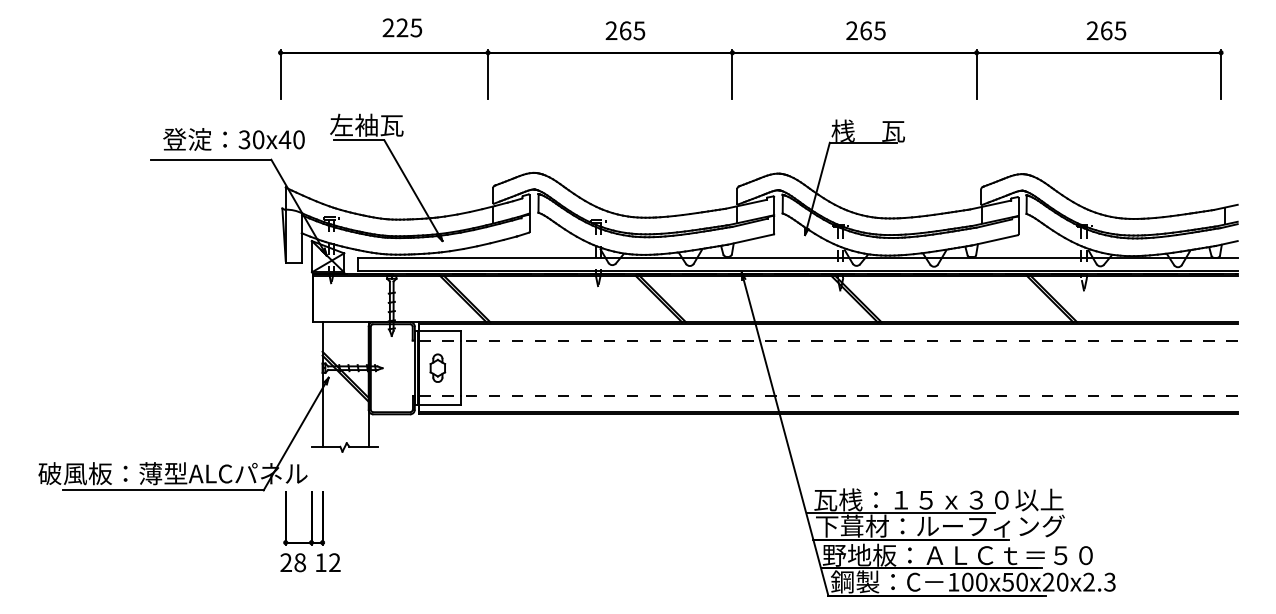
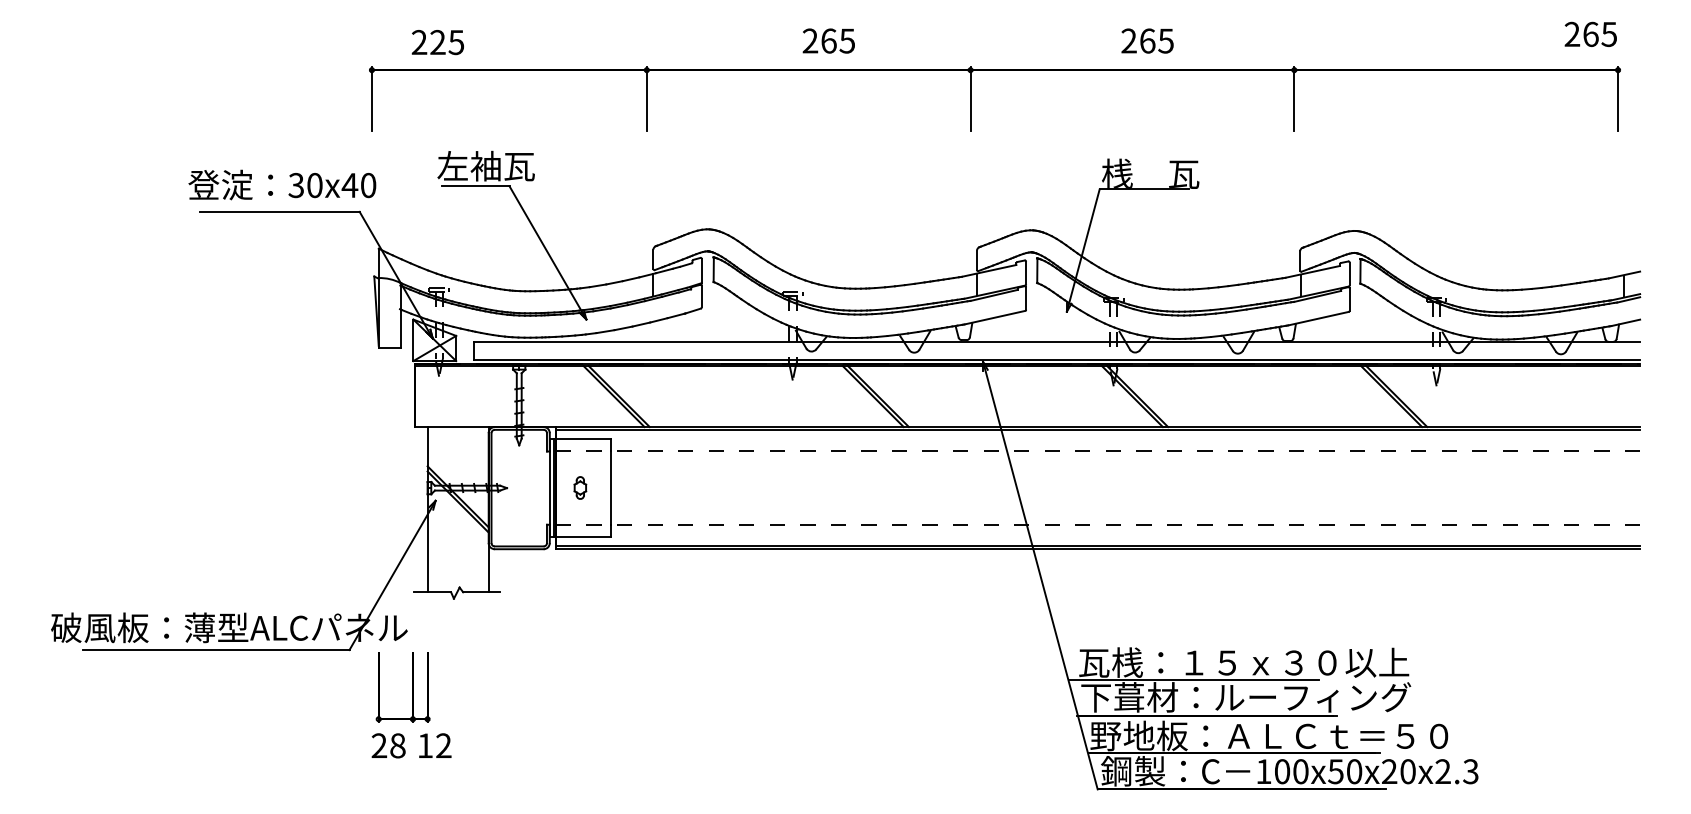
text: (402, 27) -> (438, 41), moved
text: (1106, 30) -> (1590, 34), moved
text: (233, 139) -> (281, 185), moved
part: (437, 367) -> (579, 487), size x0.6

